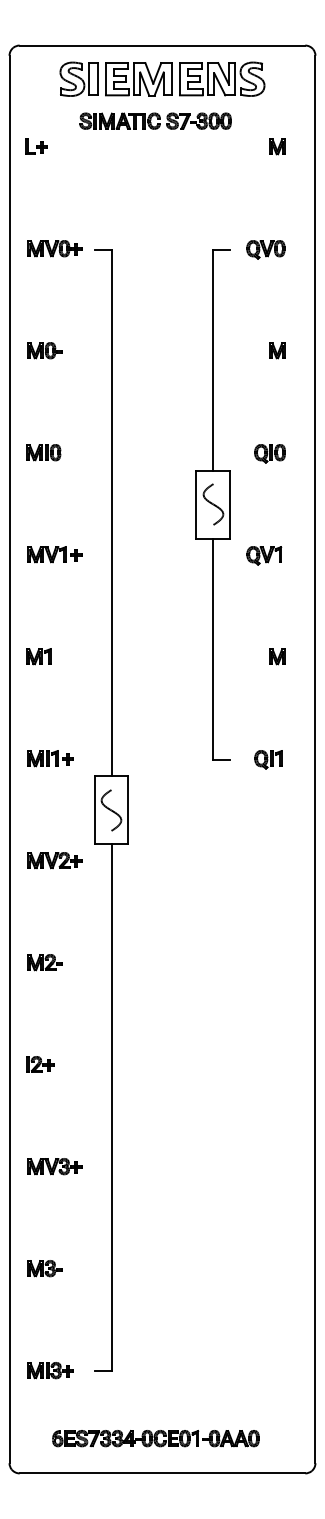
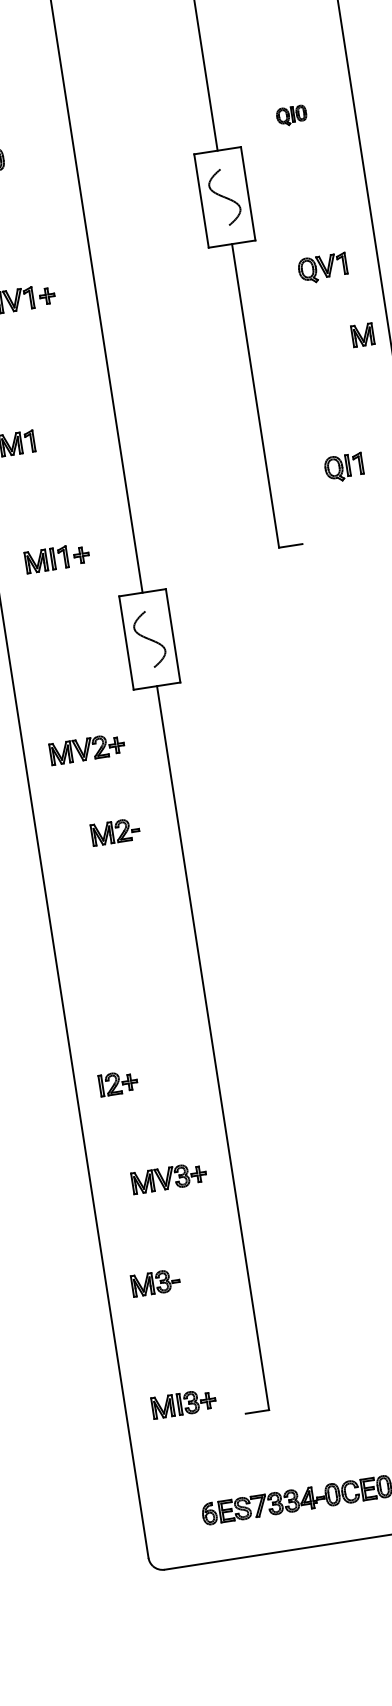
part: (269, 453) -> (290, 115), size x0.7
part: (264, 555) -> (323, 267), moved
part: (277, 656) -> (362, 334), moved
part: (50, 758) -> (57, 558), moved
part: (268, 759) -> (344, 467), moved
part: (54, 860) -> (86, 749), moved
part: (44, 962) -> (114, 831), moved
part: (40, 1064) -> (118, 1083), moved
part: (54, 1166) -> (168, 1178), moved
part: (50, 1370) -> (183, 1403), moved

